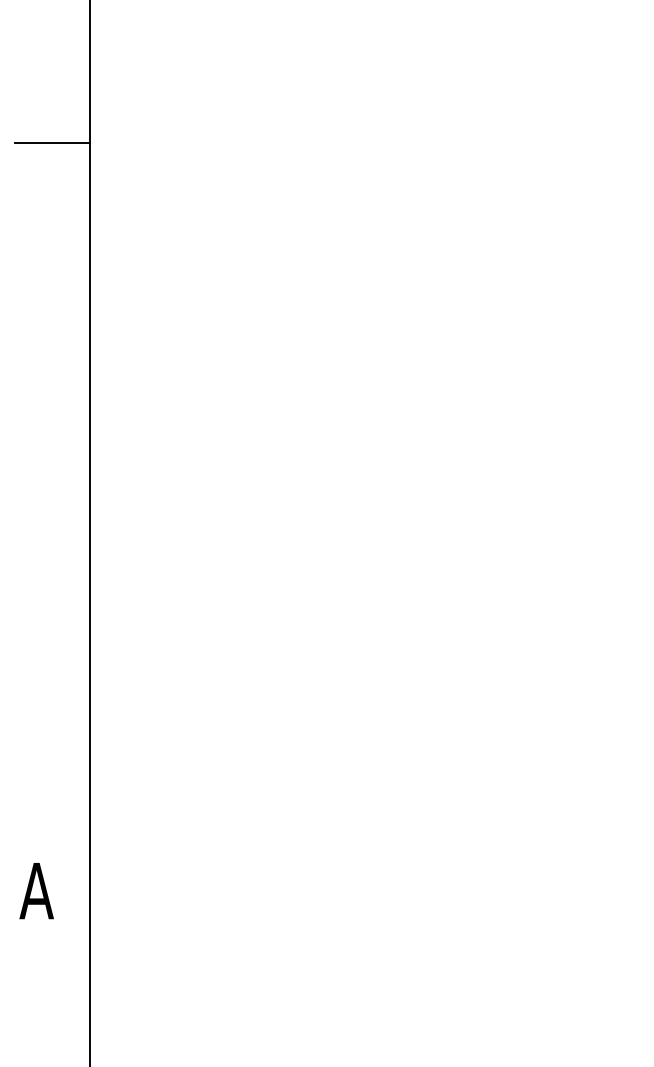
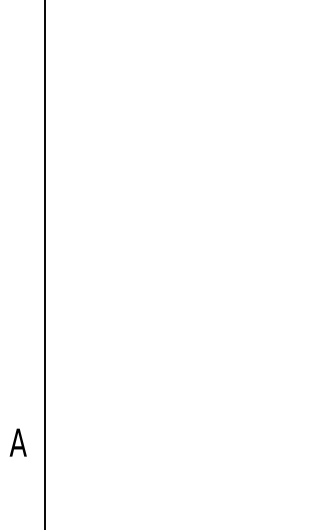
line: (51, 144) -> (25, 71), removed

